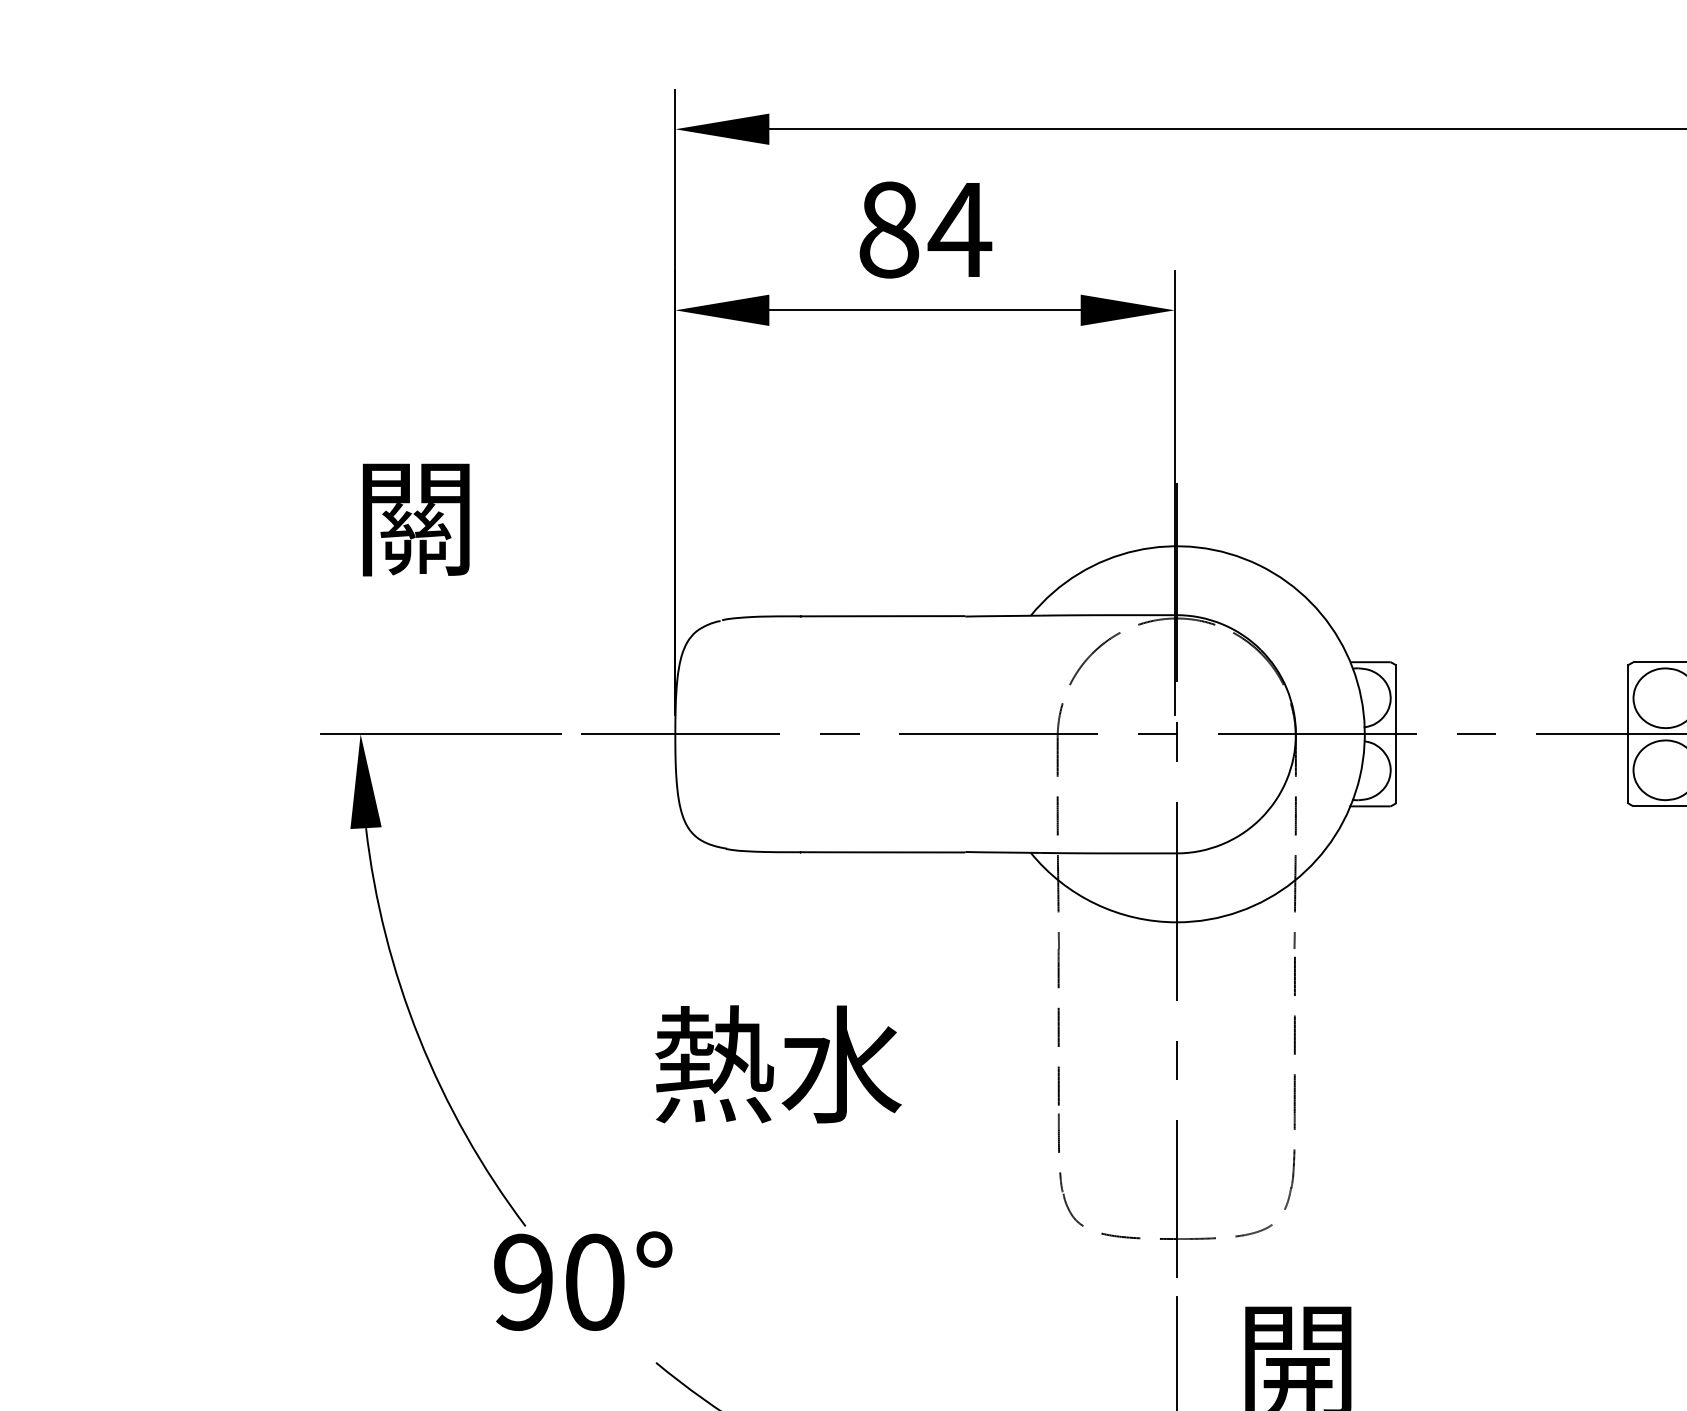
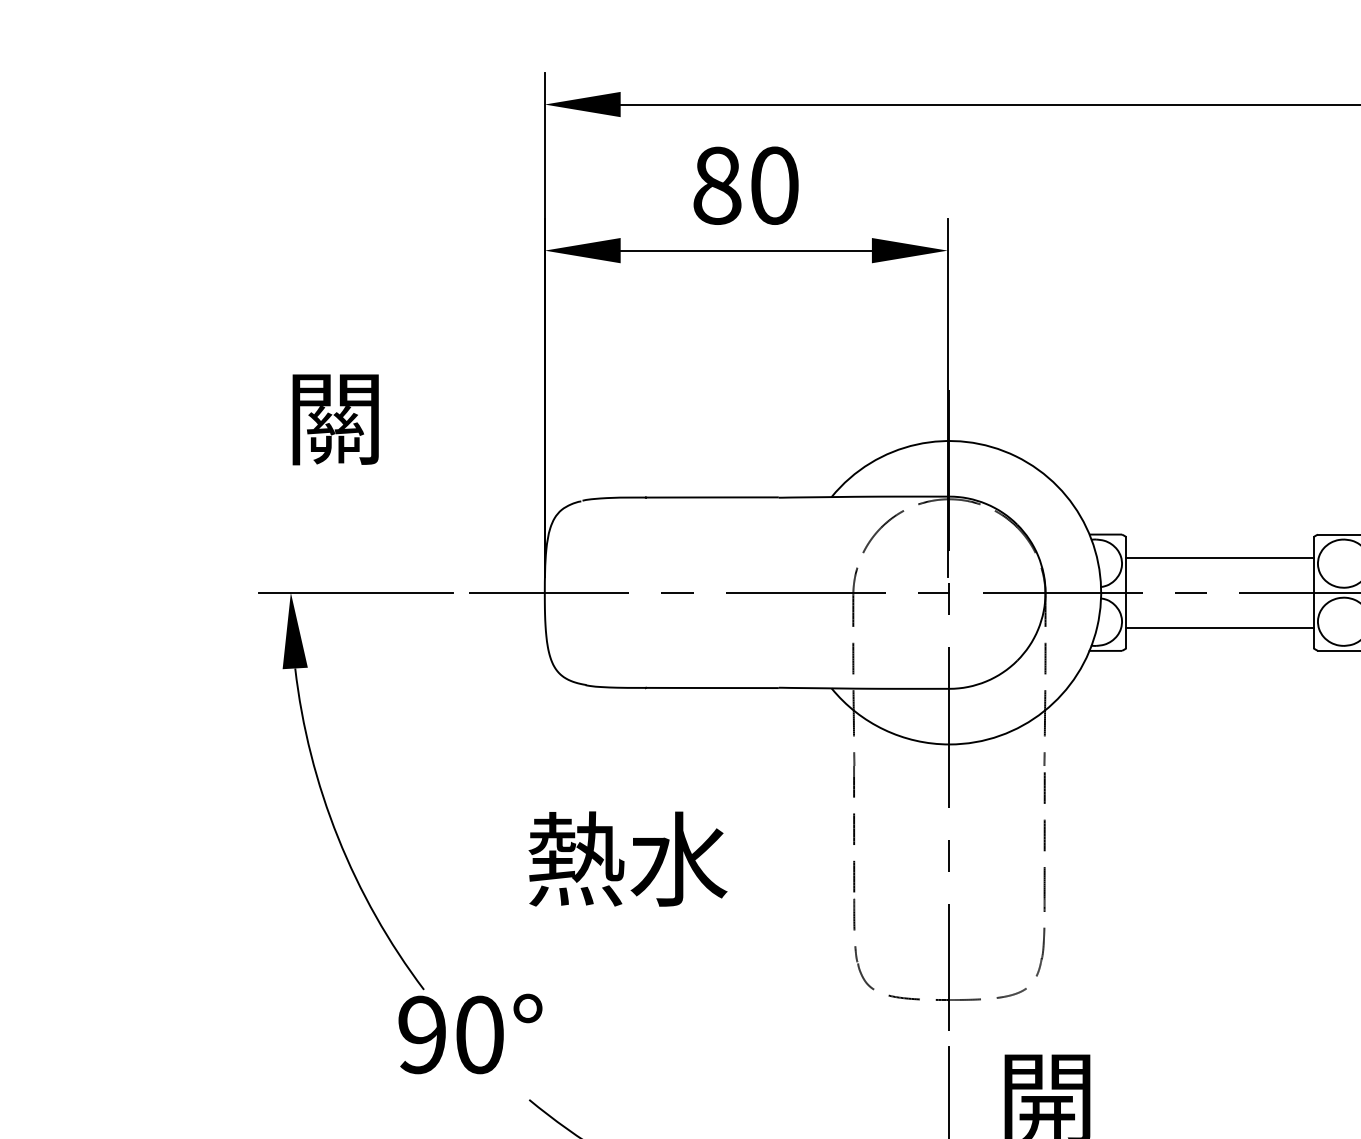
text: (959, 229) -> (774, 185), 84 -> 80
line: (1512, 691) -> (1220, 558), added
line: (1512, 777) -> (1220, 627), added

